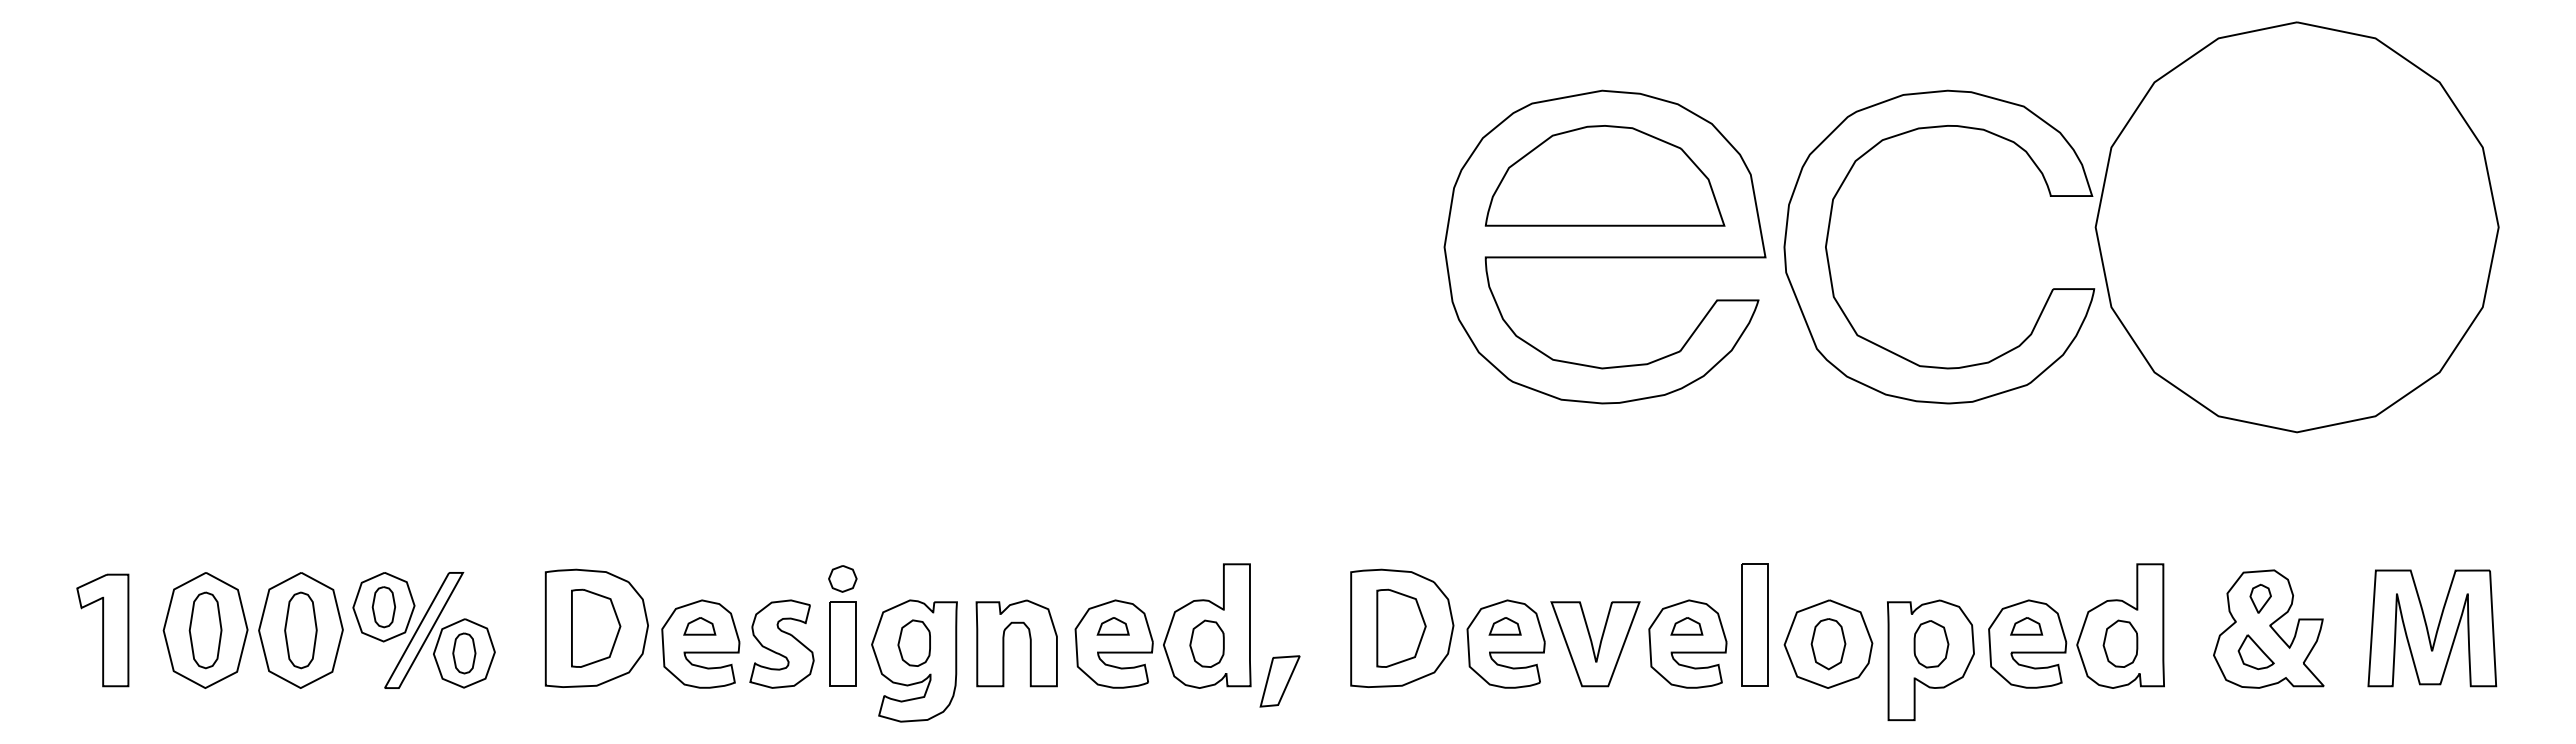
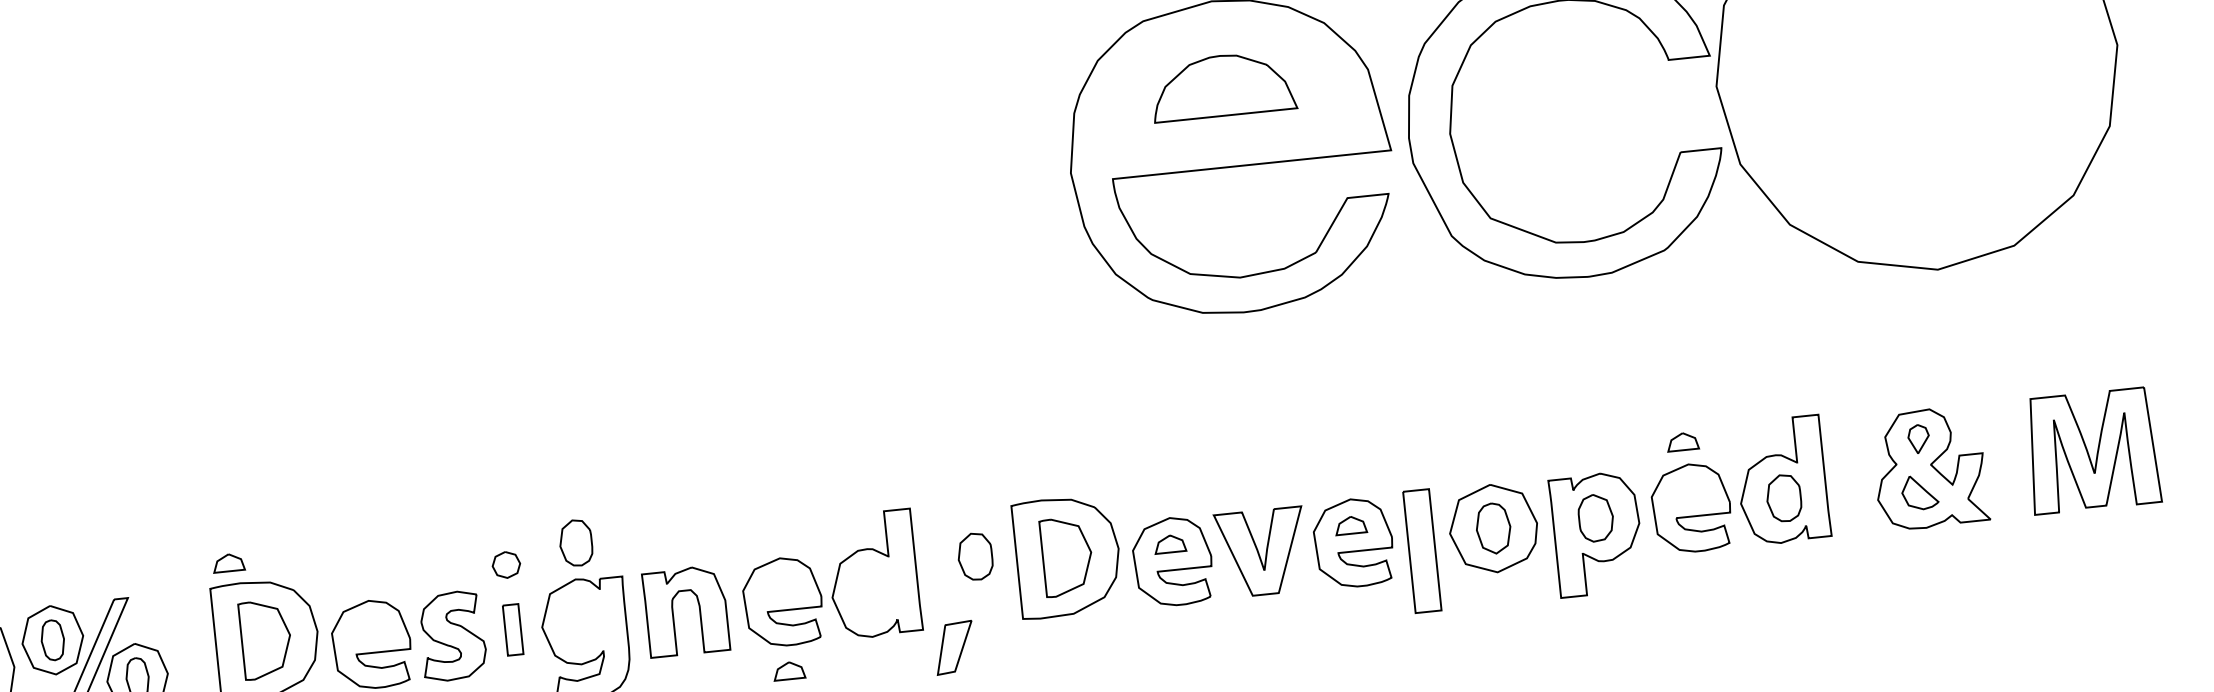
part: (1604, 175) -> (1222, 85), size x0.6
part: (1754, 624) -> (1421, 550), moved
part: (699, 626) -> (228, 563), moved
part: (1112, 626) -> (788, 671), moved
part: (2026, 626) -> (1682, 442), moved
part: (913, 642) -> (575, 542), moved
part: (842, 643) -> (512, 629), size x0.6
part: (1206, 643) -> (974, 556), moved
part: (1279, 681) -> (954, 648), moved

